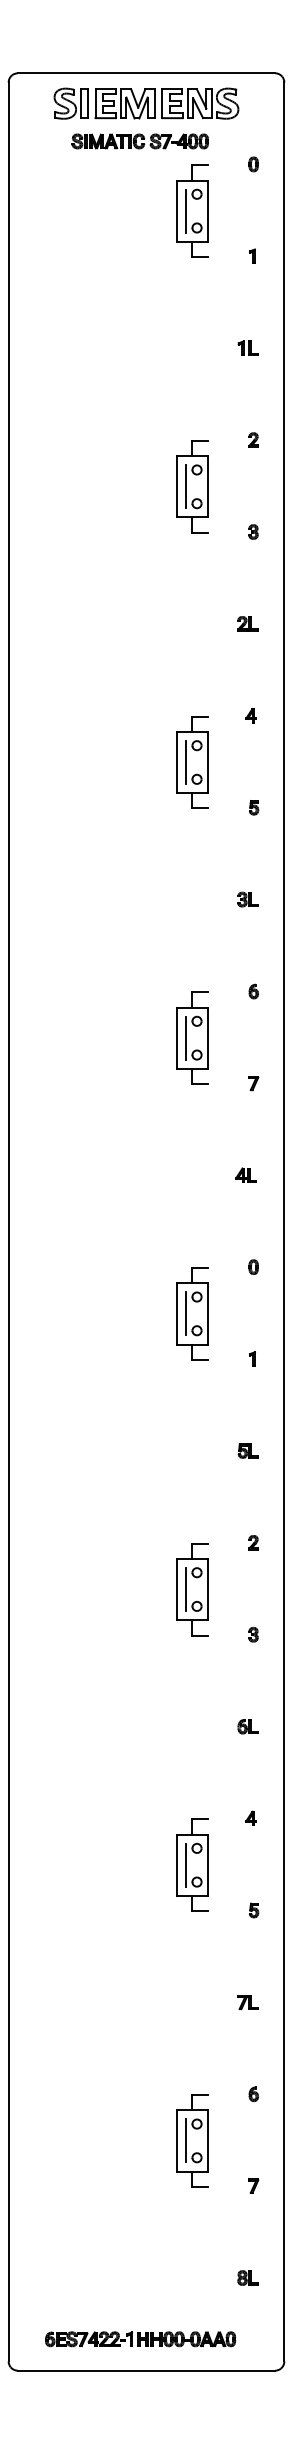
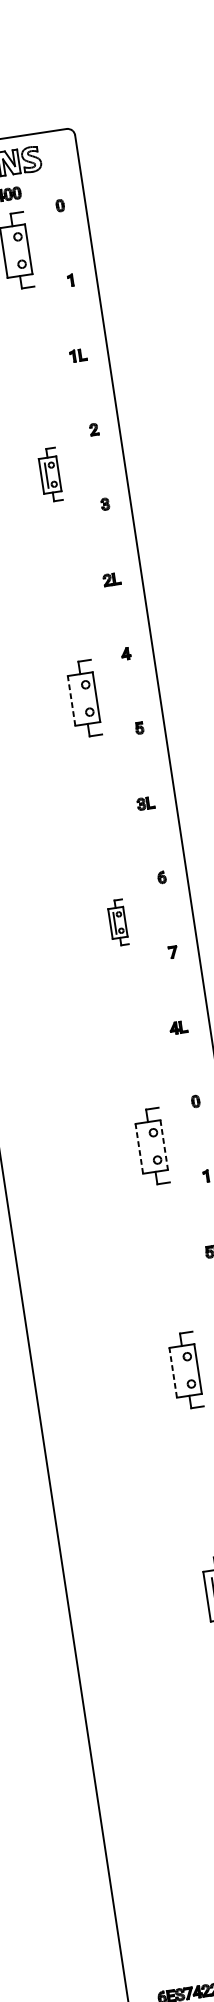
line: (186, 210) -> (11, 251), removed
part: (192, 486) -> (50, 474), size x0.7
line: (177, 762) -> (71, 700), solid -> dashed
line: (186, 762) -> (79, 699), removed
part: (192, 1037) -> (117, 922), size x0.6
line: (177, 1313) -> (139, 1148), solid -> dashed
line: (186, 1313) -> (146, 1147), removed
line: (207, 1313) -> (163, 1144), solid -> dashed
line: (177, 1589) -> (173, 1372), solid -> dashed
line: (186, 1589) -> (180, 1371), removed

